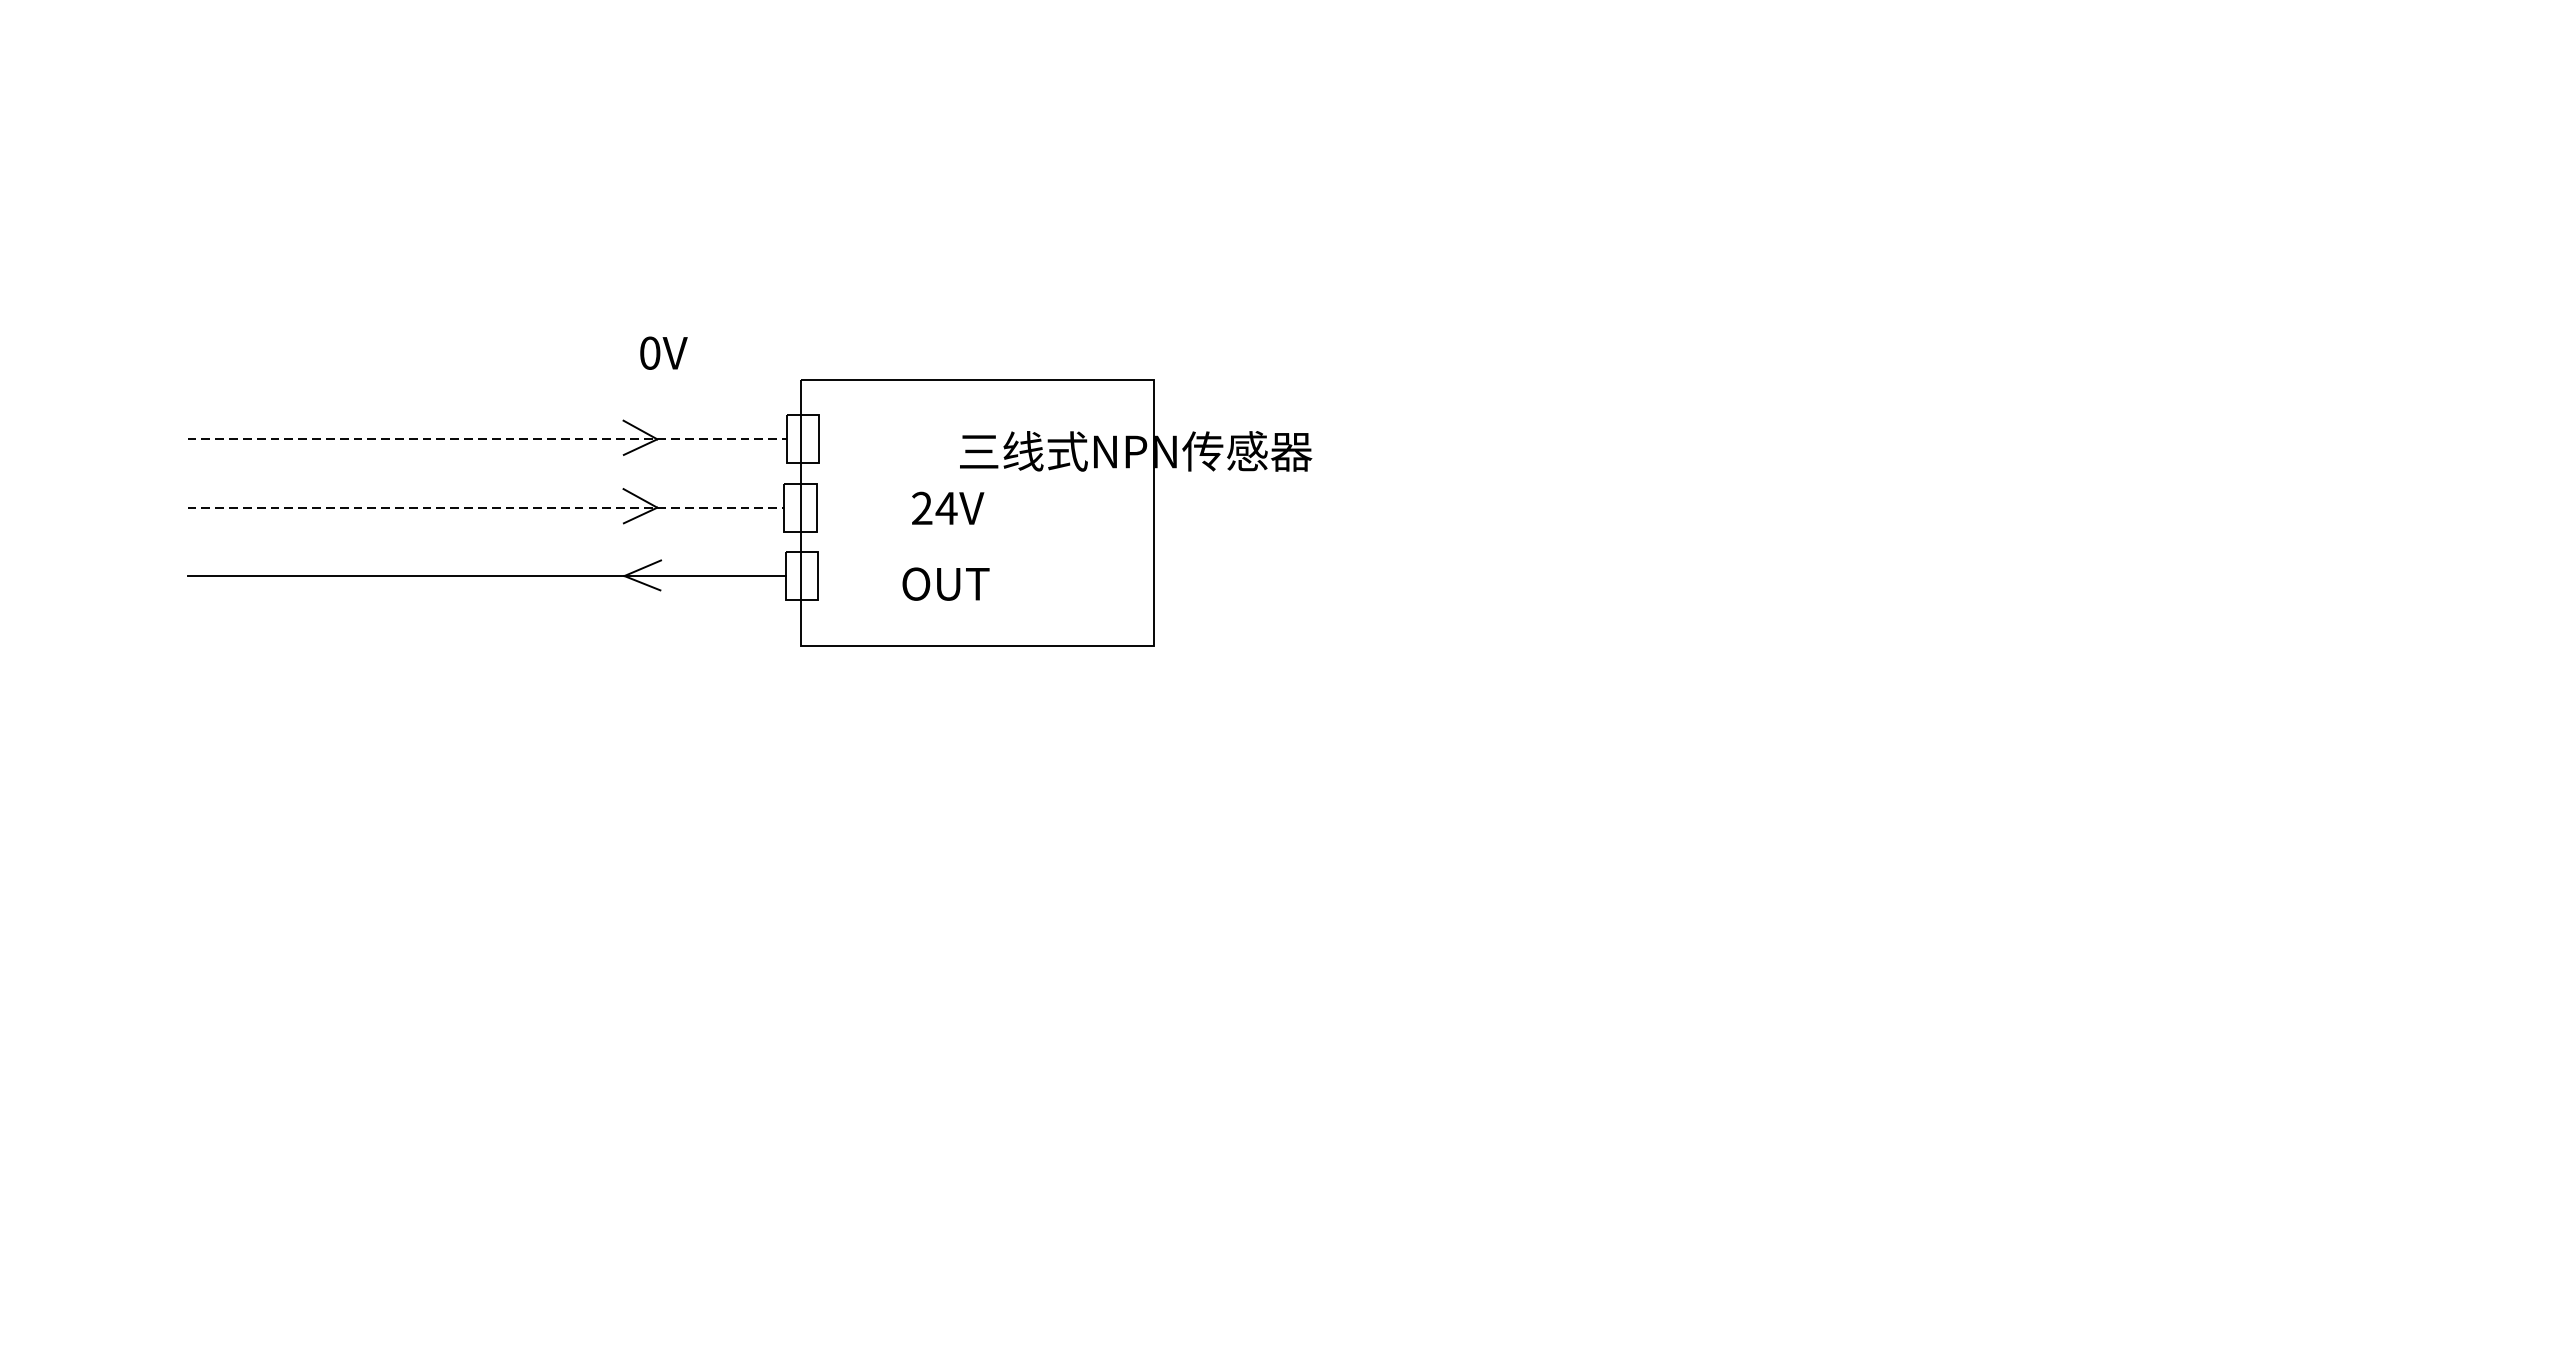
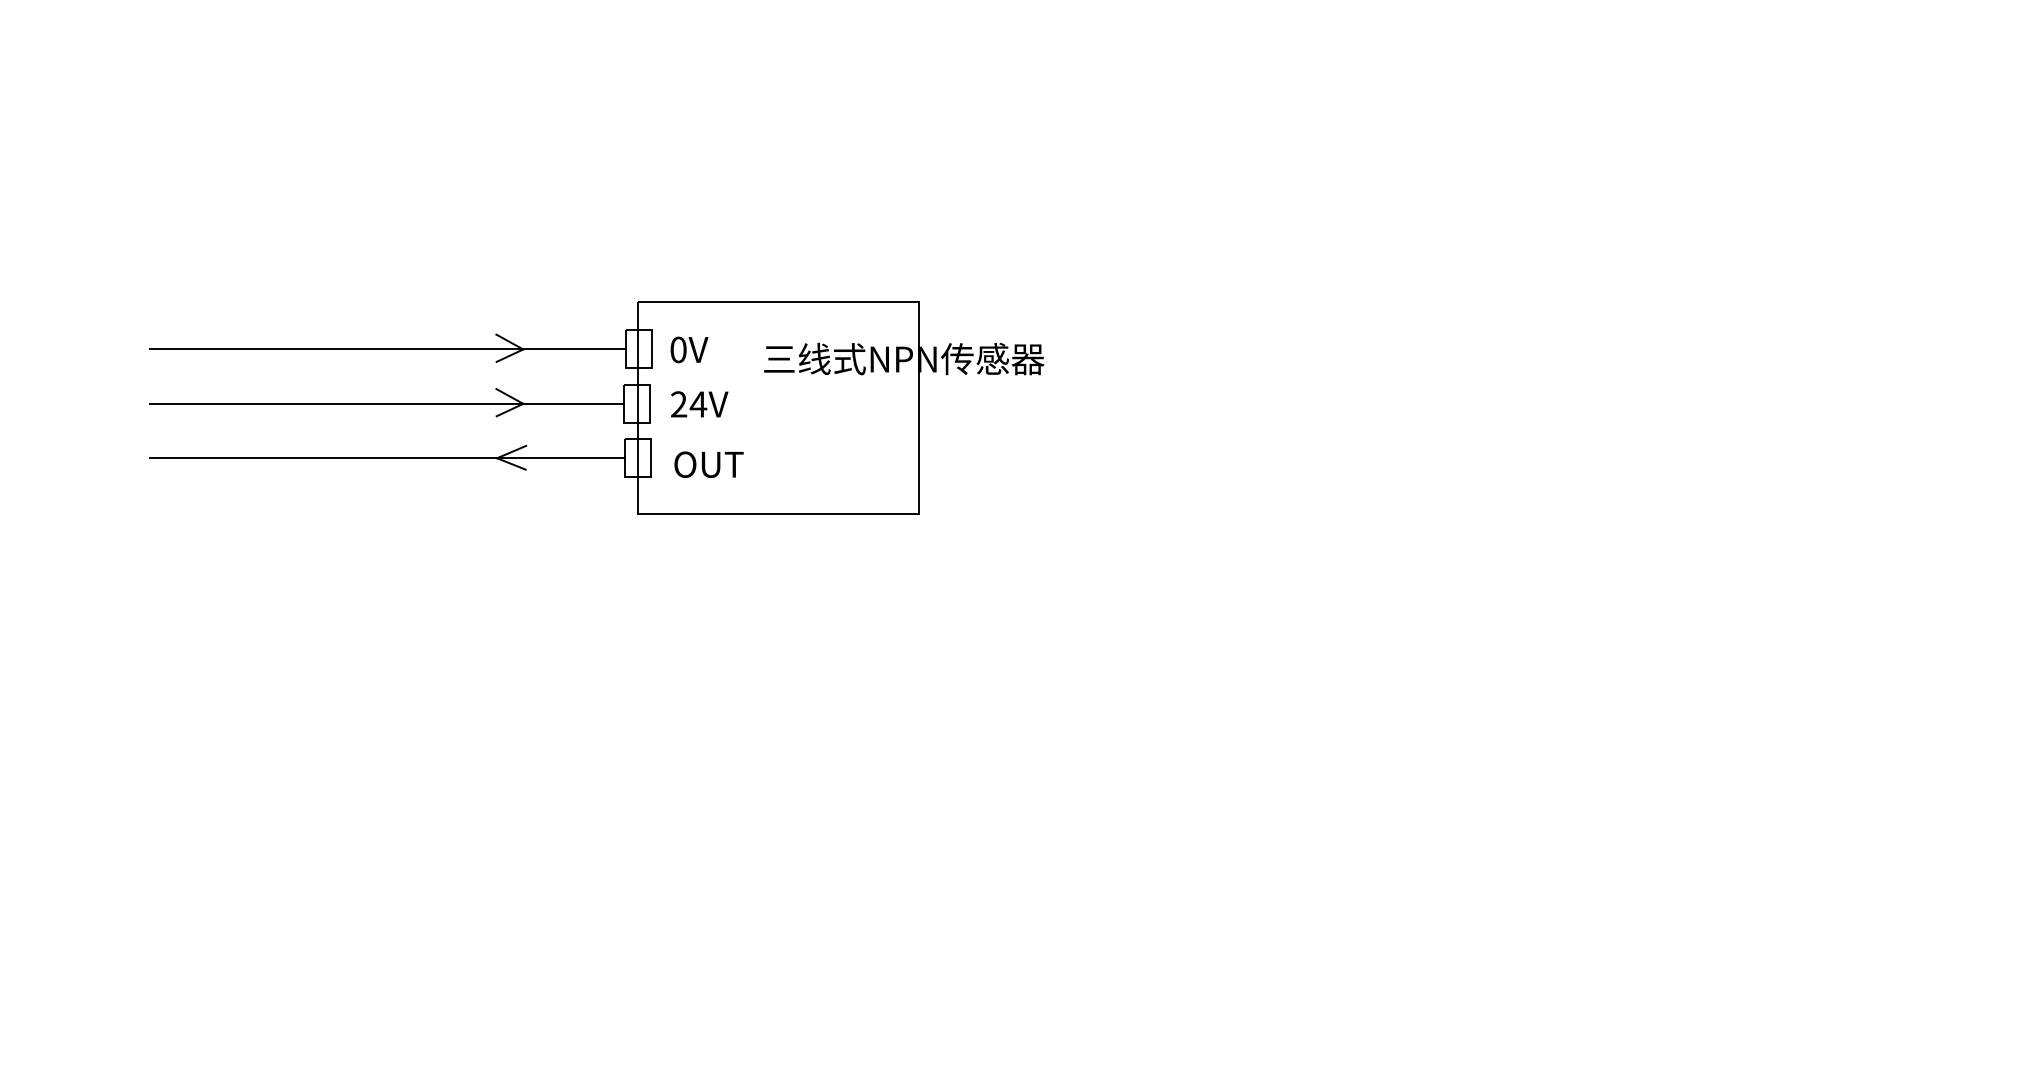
text: (663, 352) -> (689, 349), moved
line: (487, 439) -> (388, 349), dashed -> solid
line: (486, 507) -> (387, 403), dashed -> solid
text: (947, 508) -> (699, 404), moved
text: (945, 583) -> (708, 464), moved

